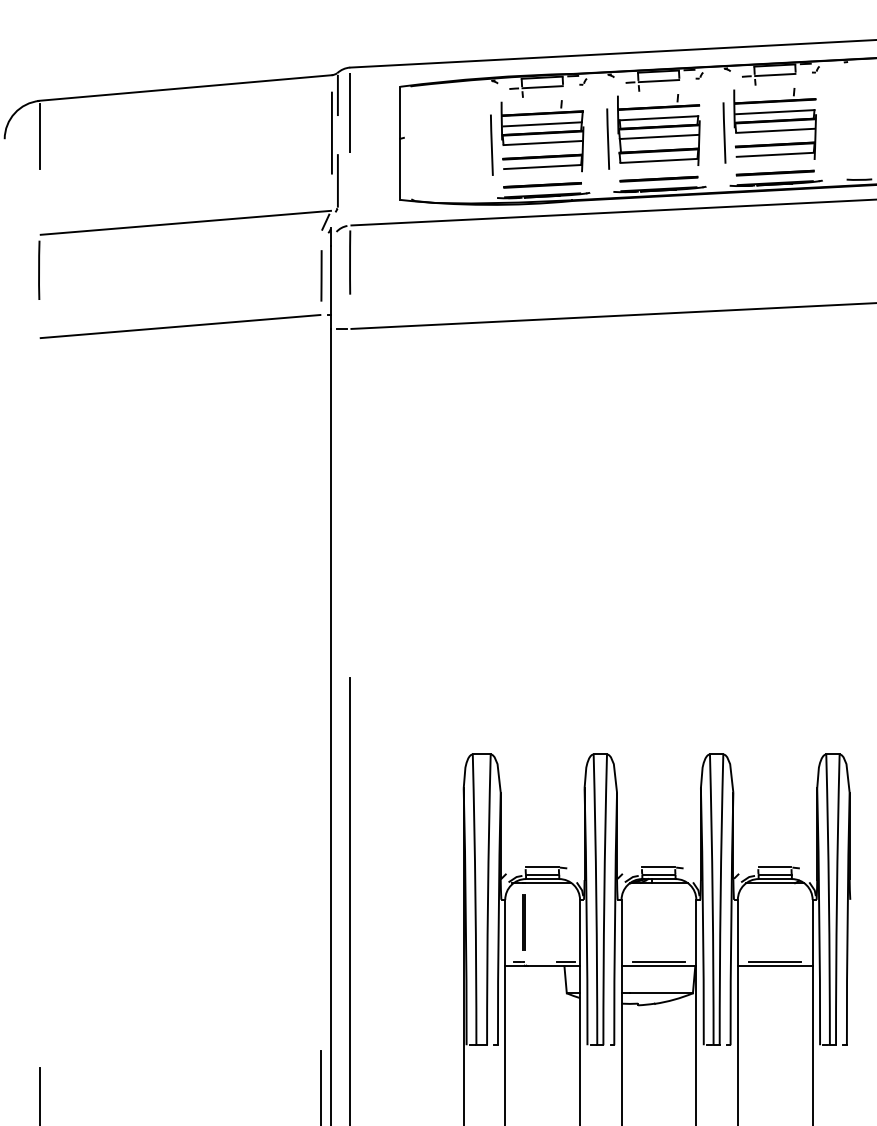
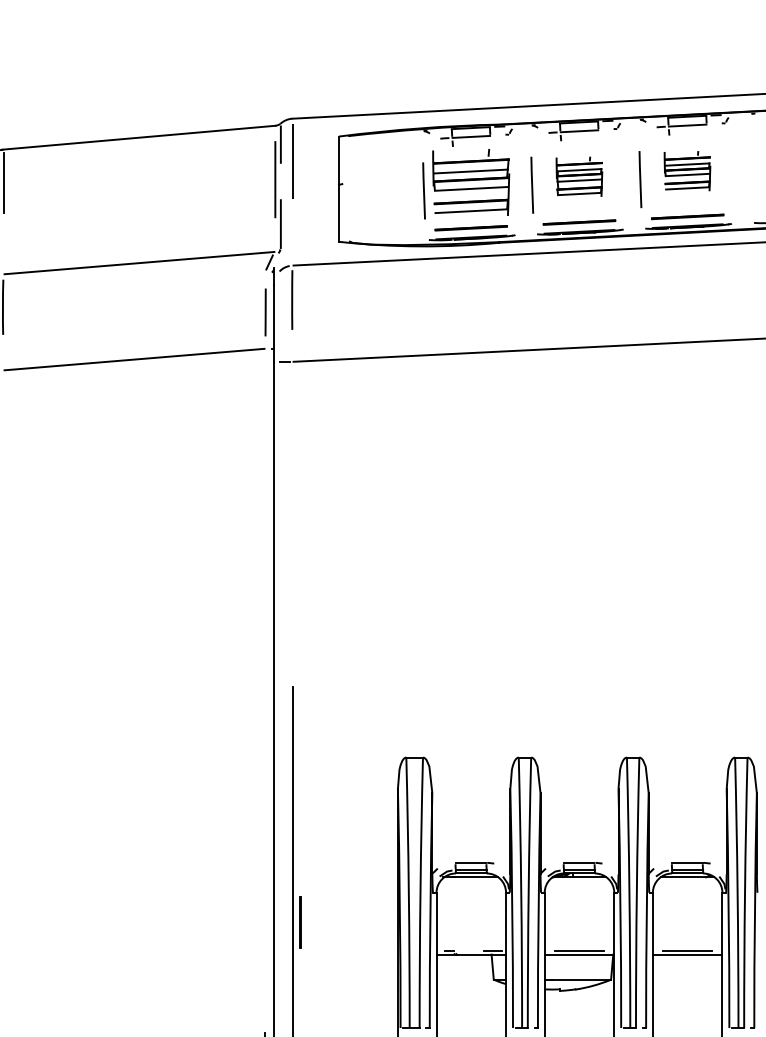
part: (774, 123) -> (686, 170), size x0.6
part: (658, 129) -> (579, 176), size x0.6
line: (523, 922) -> (300, 922), moved

